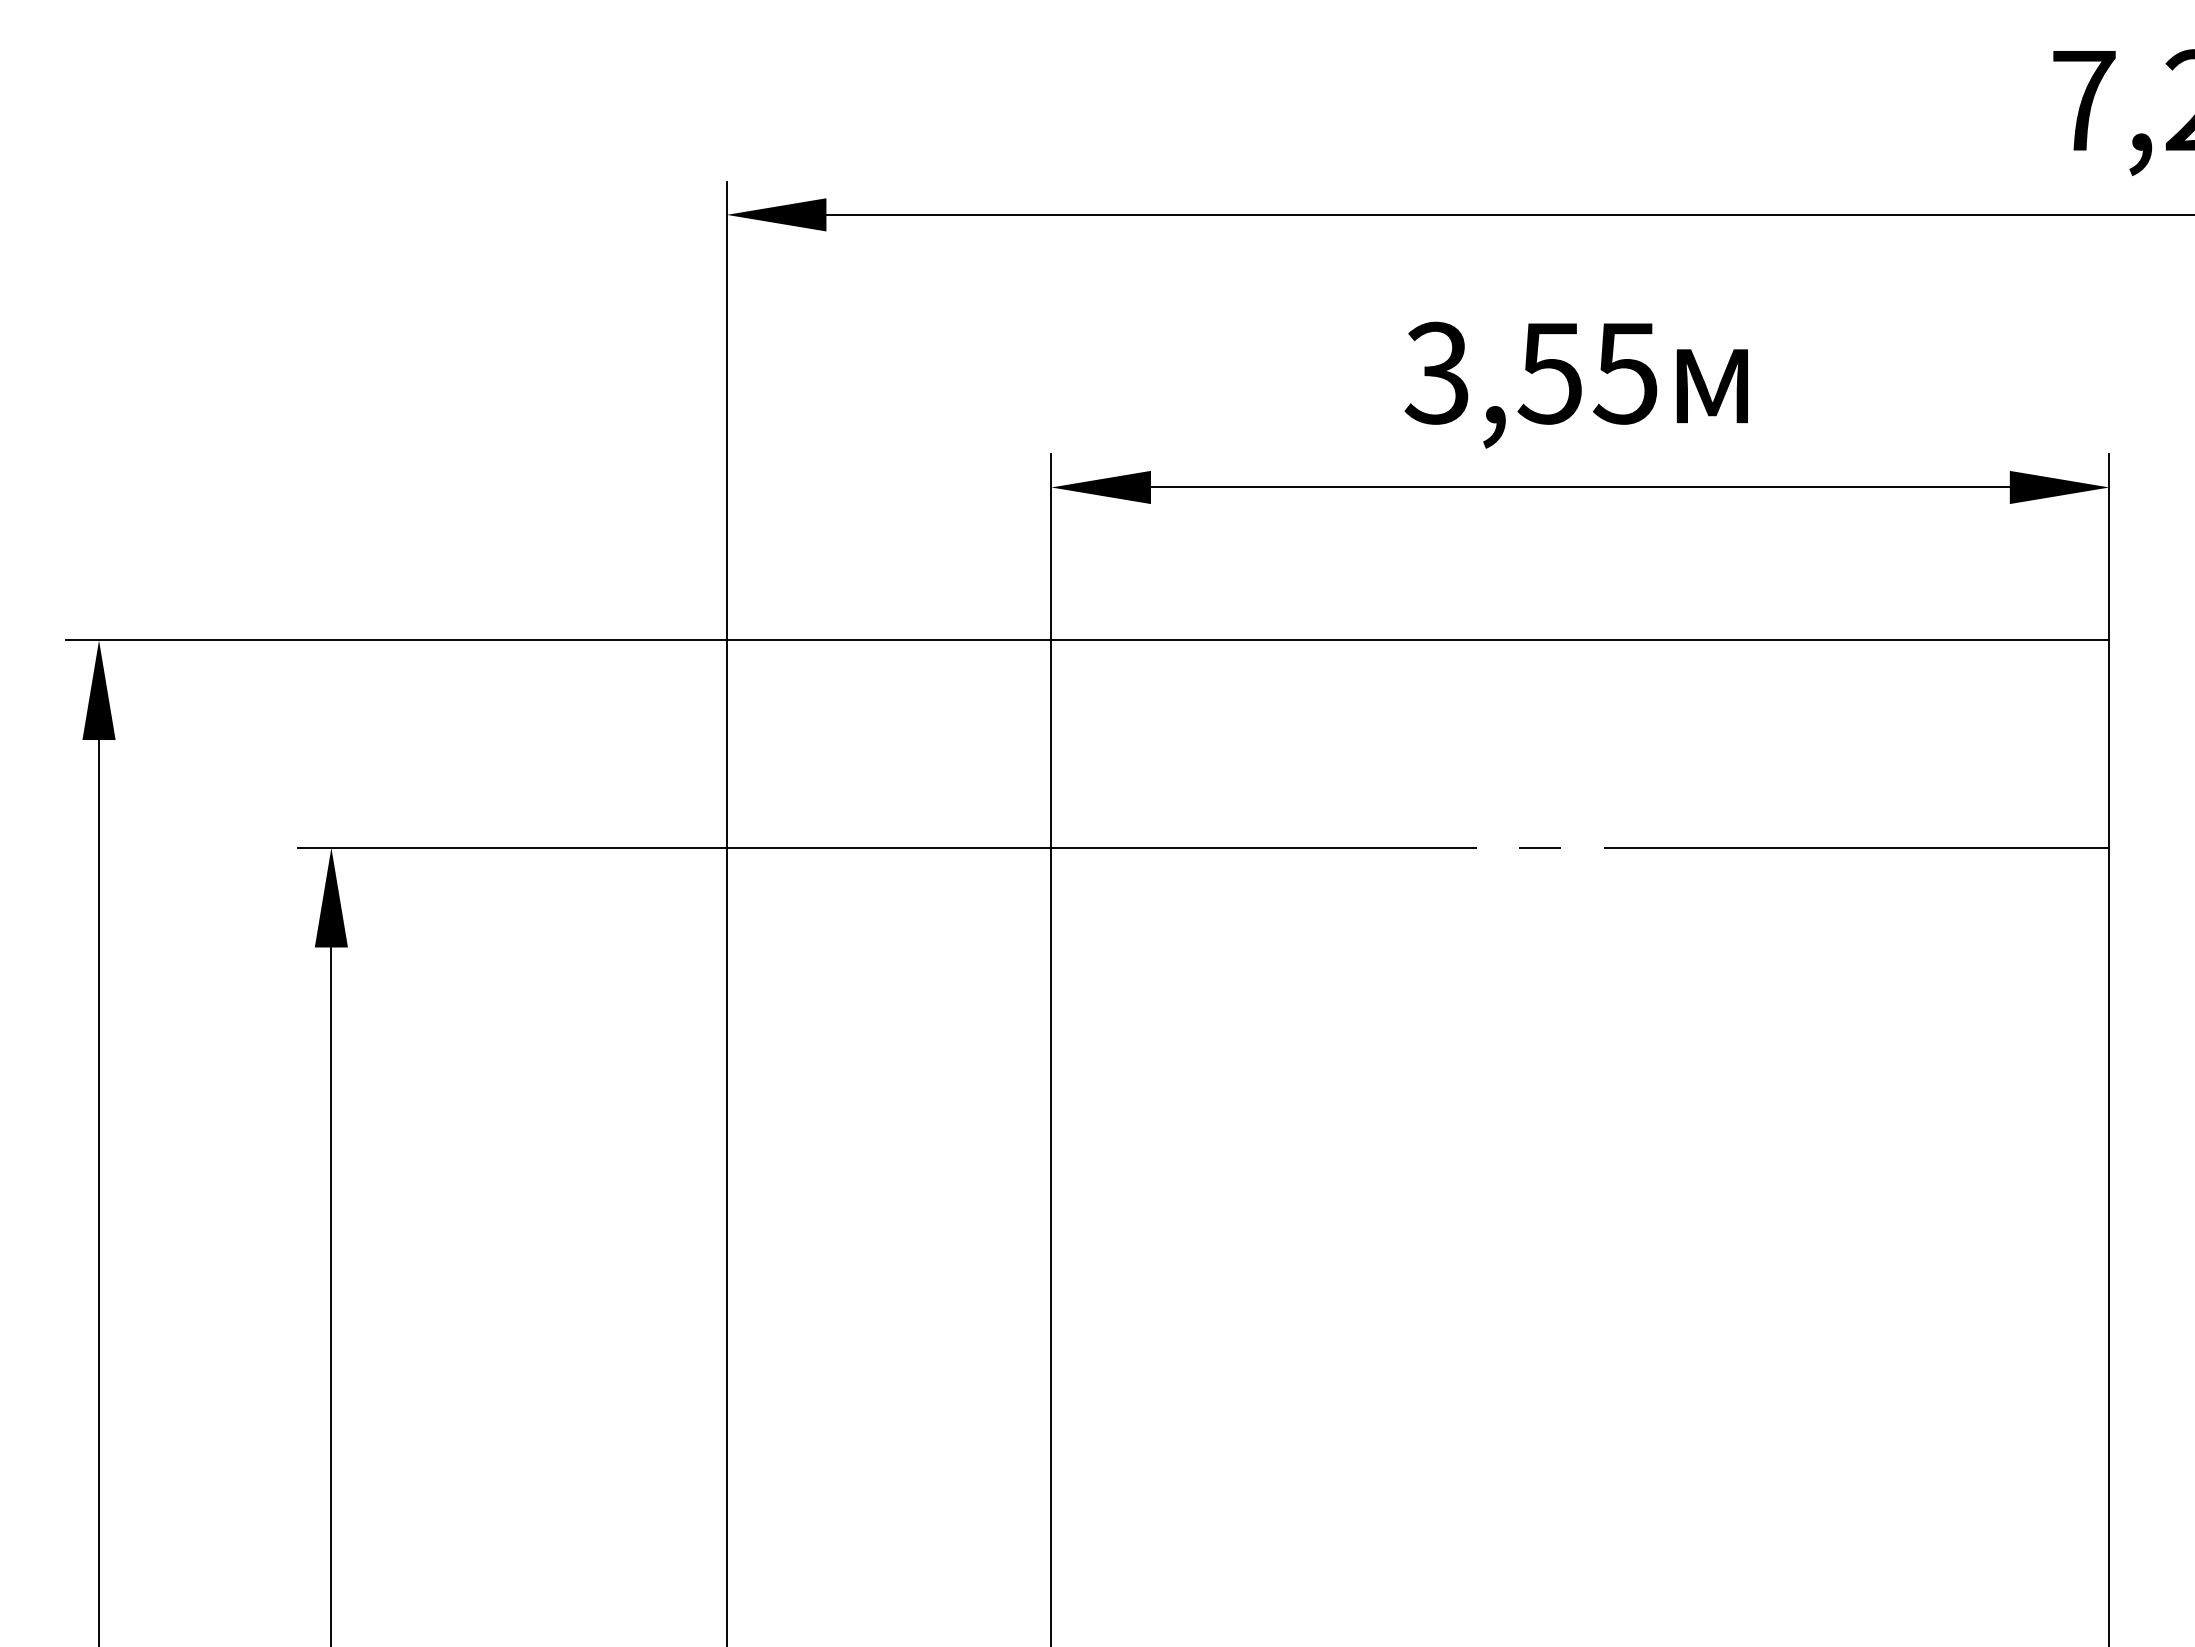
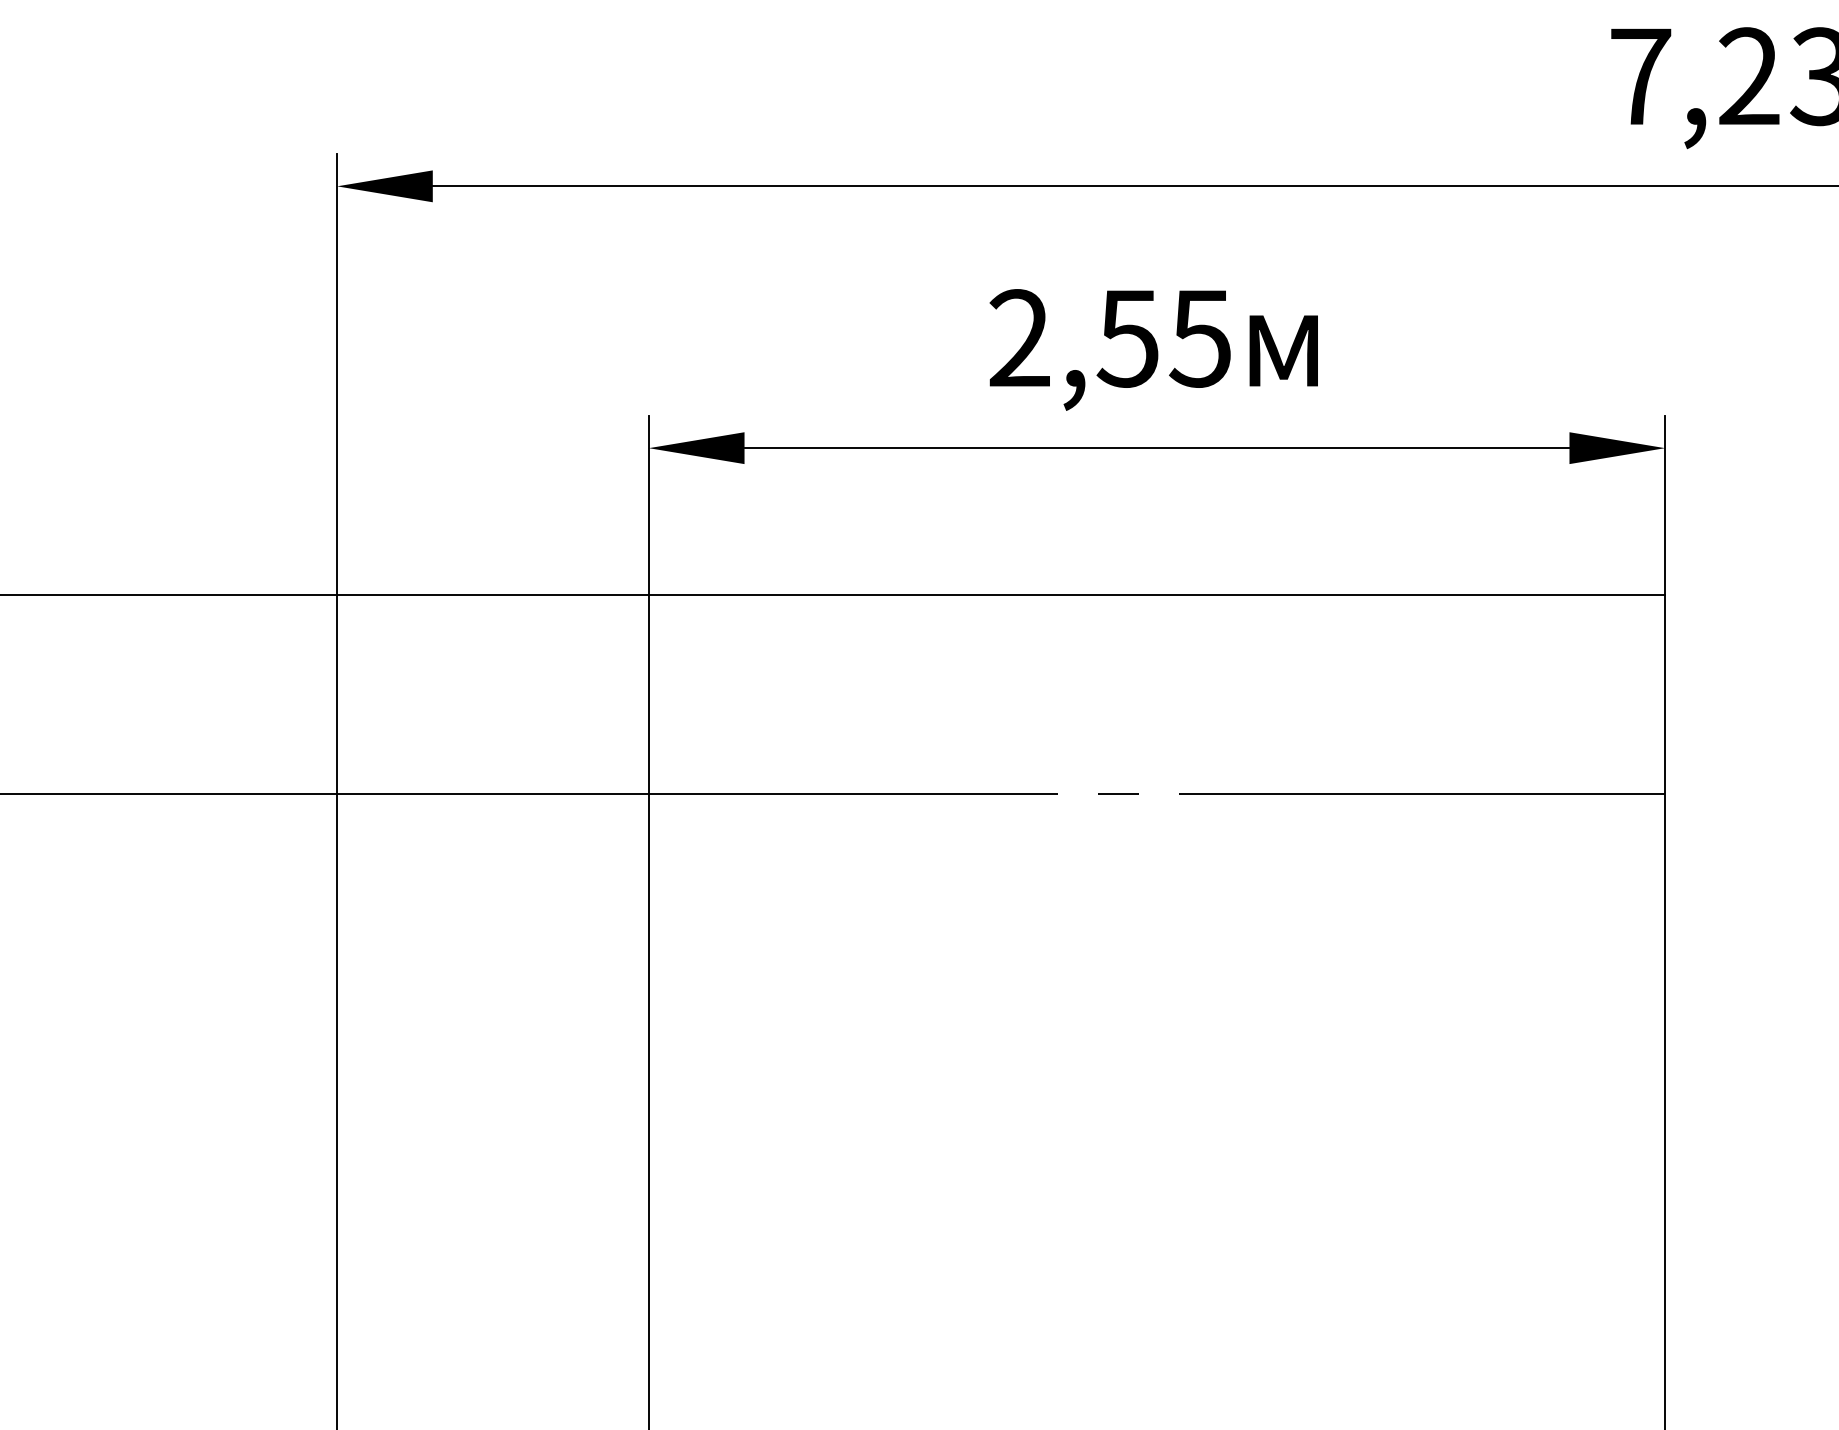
text: (1436, 373) -> (1018, 338), 3,55 -> 2,55

